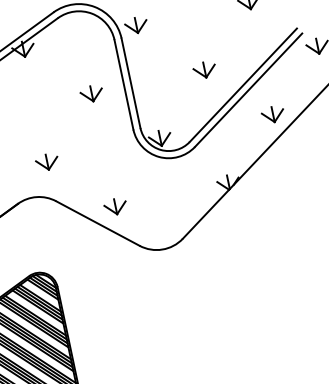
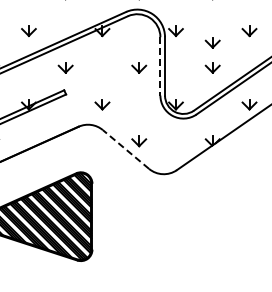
part: (196, 31) -> (212, 42), added
line: (124, 84) -> (160, 66), solid -> dashed
line: (97, 223) -> (125, 149), solid -> dashed

